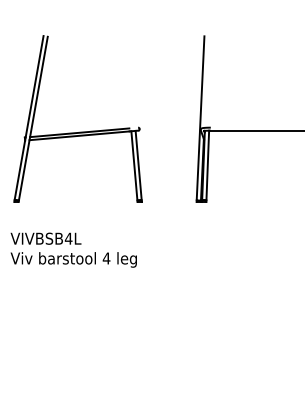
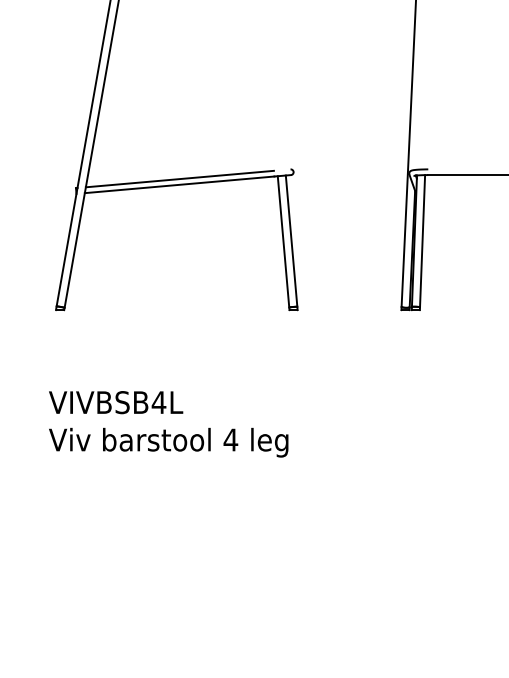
text: (73, 249) -> (168, 422), moved

